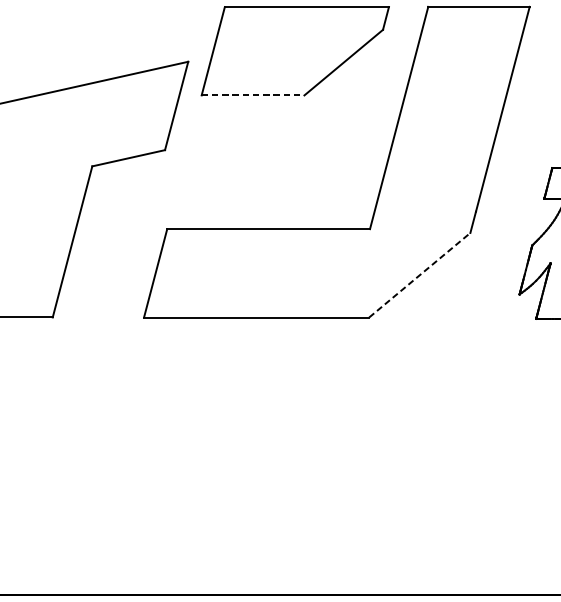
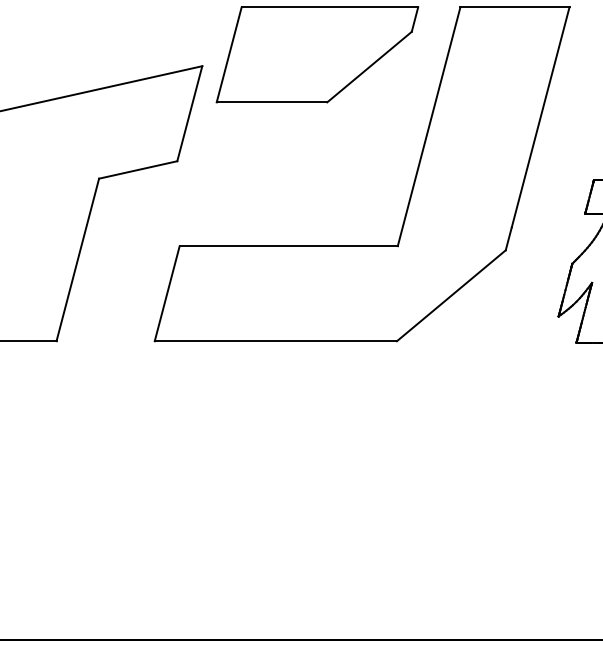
line: (253, 95) -> (272, 102), dashed -> solid
line: (419, 274) -> (451, 295), dashed -> solid

